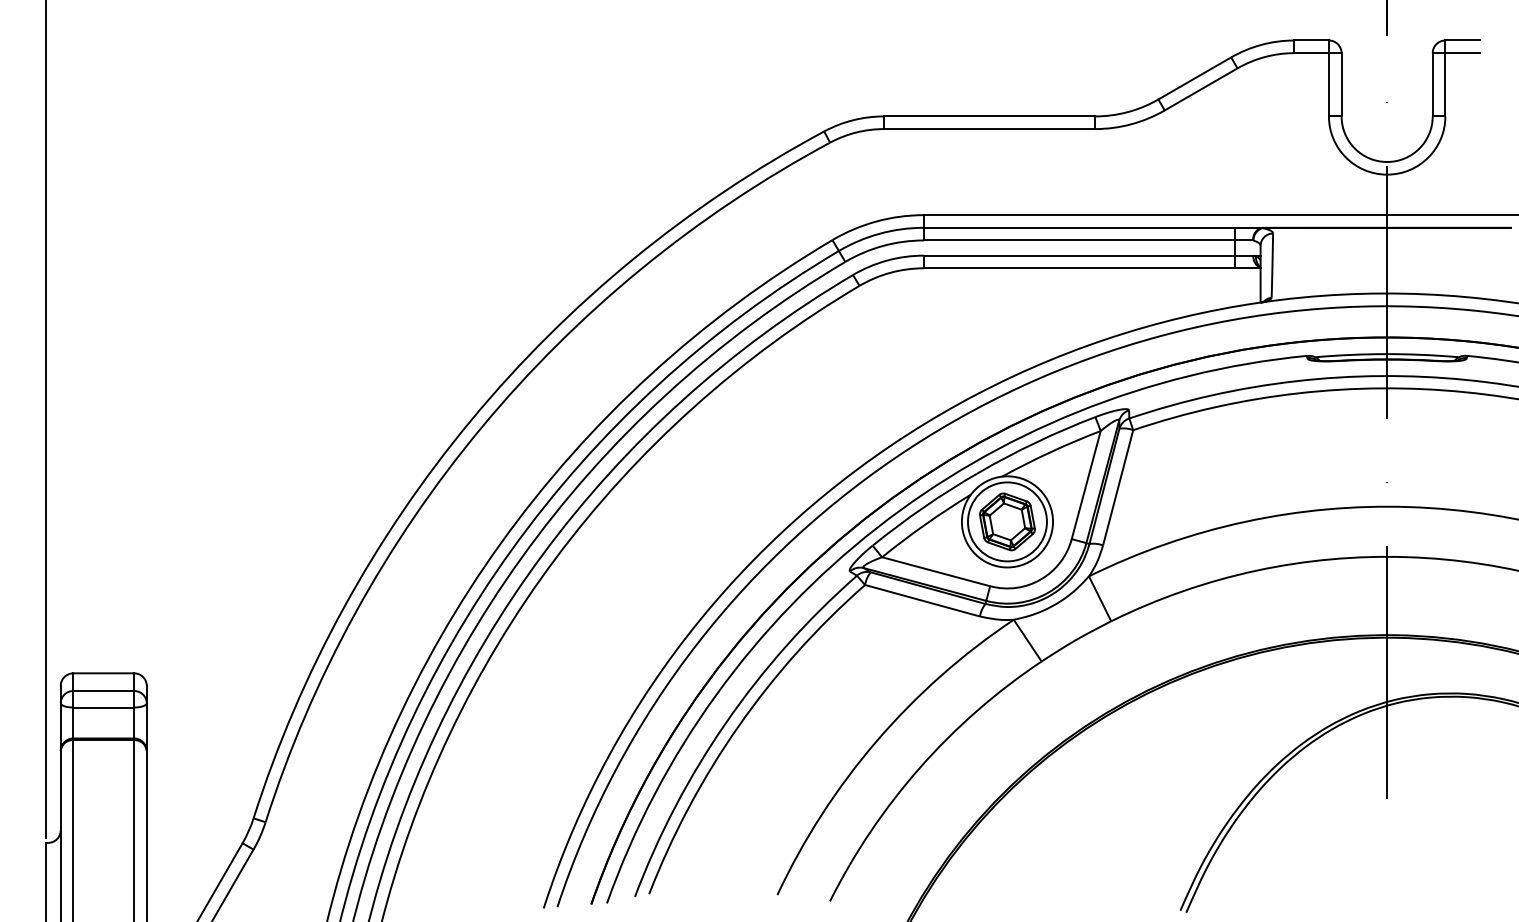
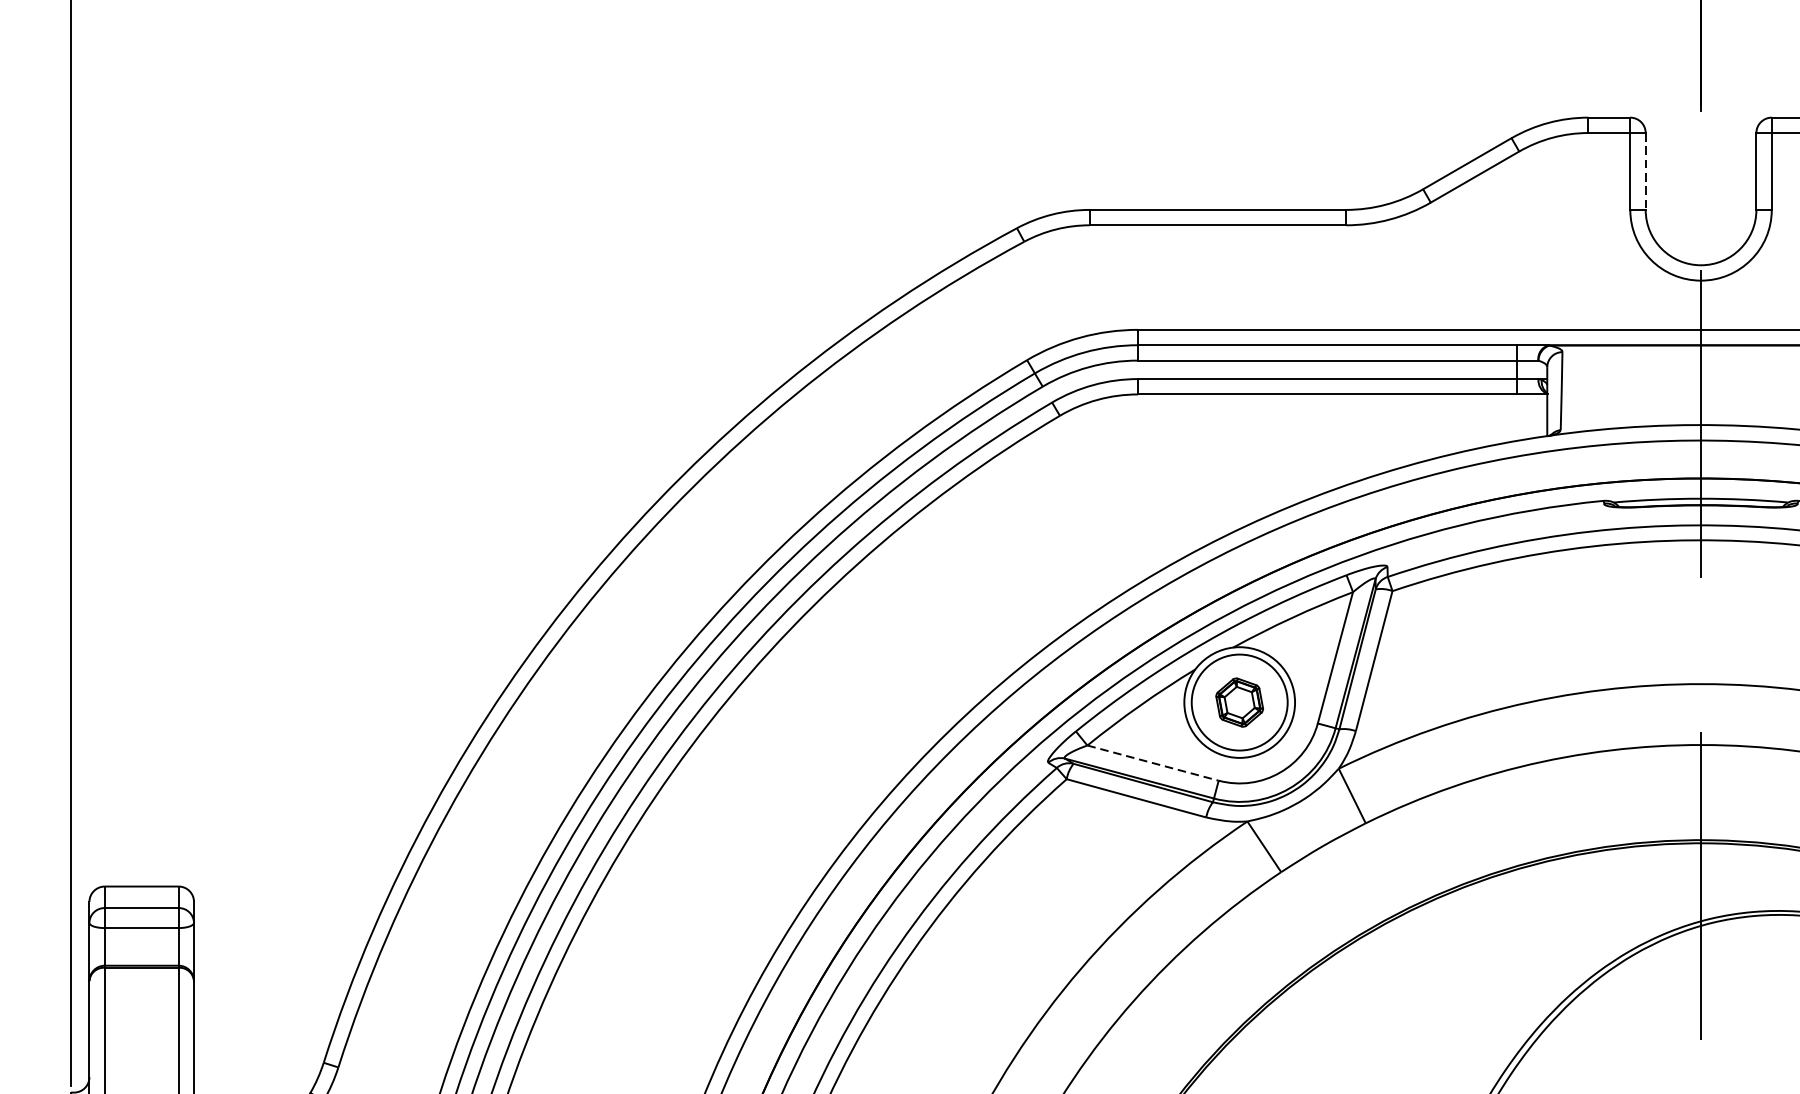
line: (1341, 84) -> (1645, 171), solid -> dashed
part: (1007, 521) -> (1239, 702), size x0.7
line: (936, 571) -> (1153, 762), solid -> dashed

